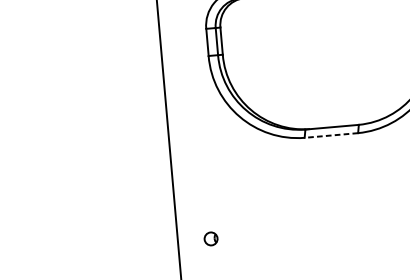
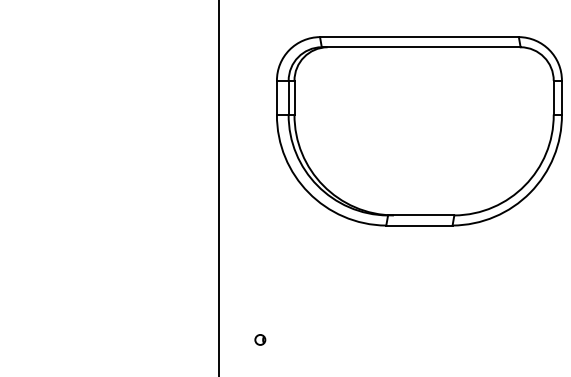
line: (330, 135) -> (418, 225), dashed -> solid
part: (211, 238) -> (260, 339), size x0.62

